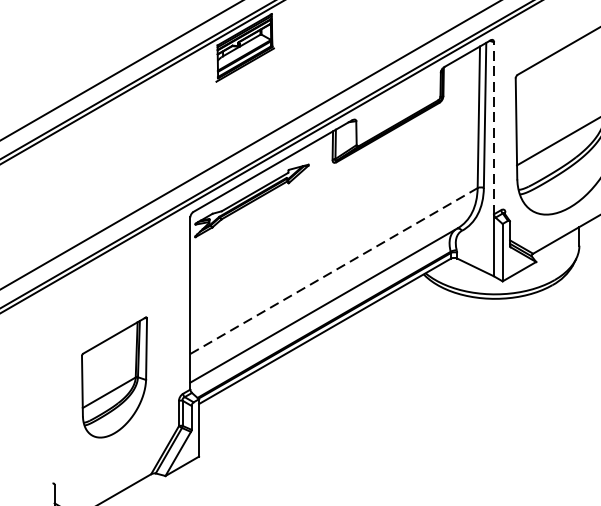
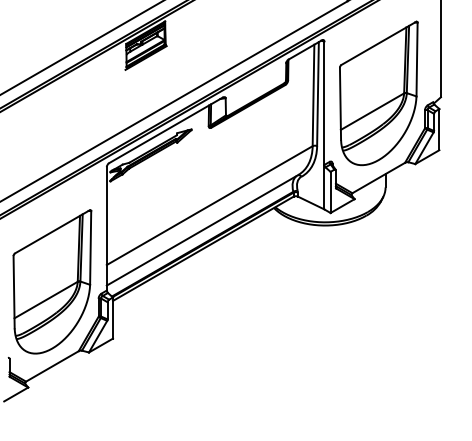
line: (494, 128) -> (324, 103), dashed -> solid
line: (333, 270) -> (209, 205), dashed -> solid
part: (114, 376) -> (52, 281), size x1.67

